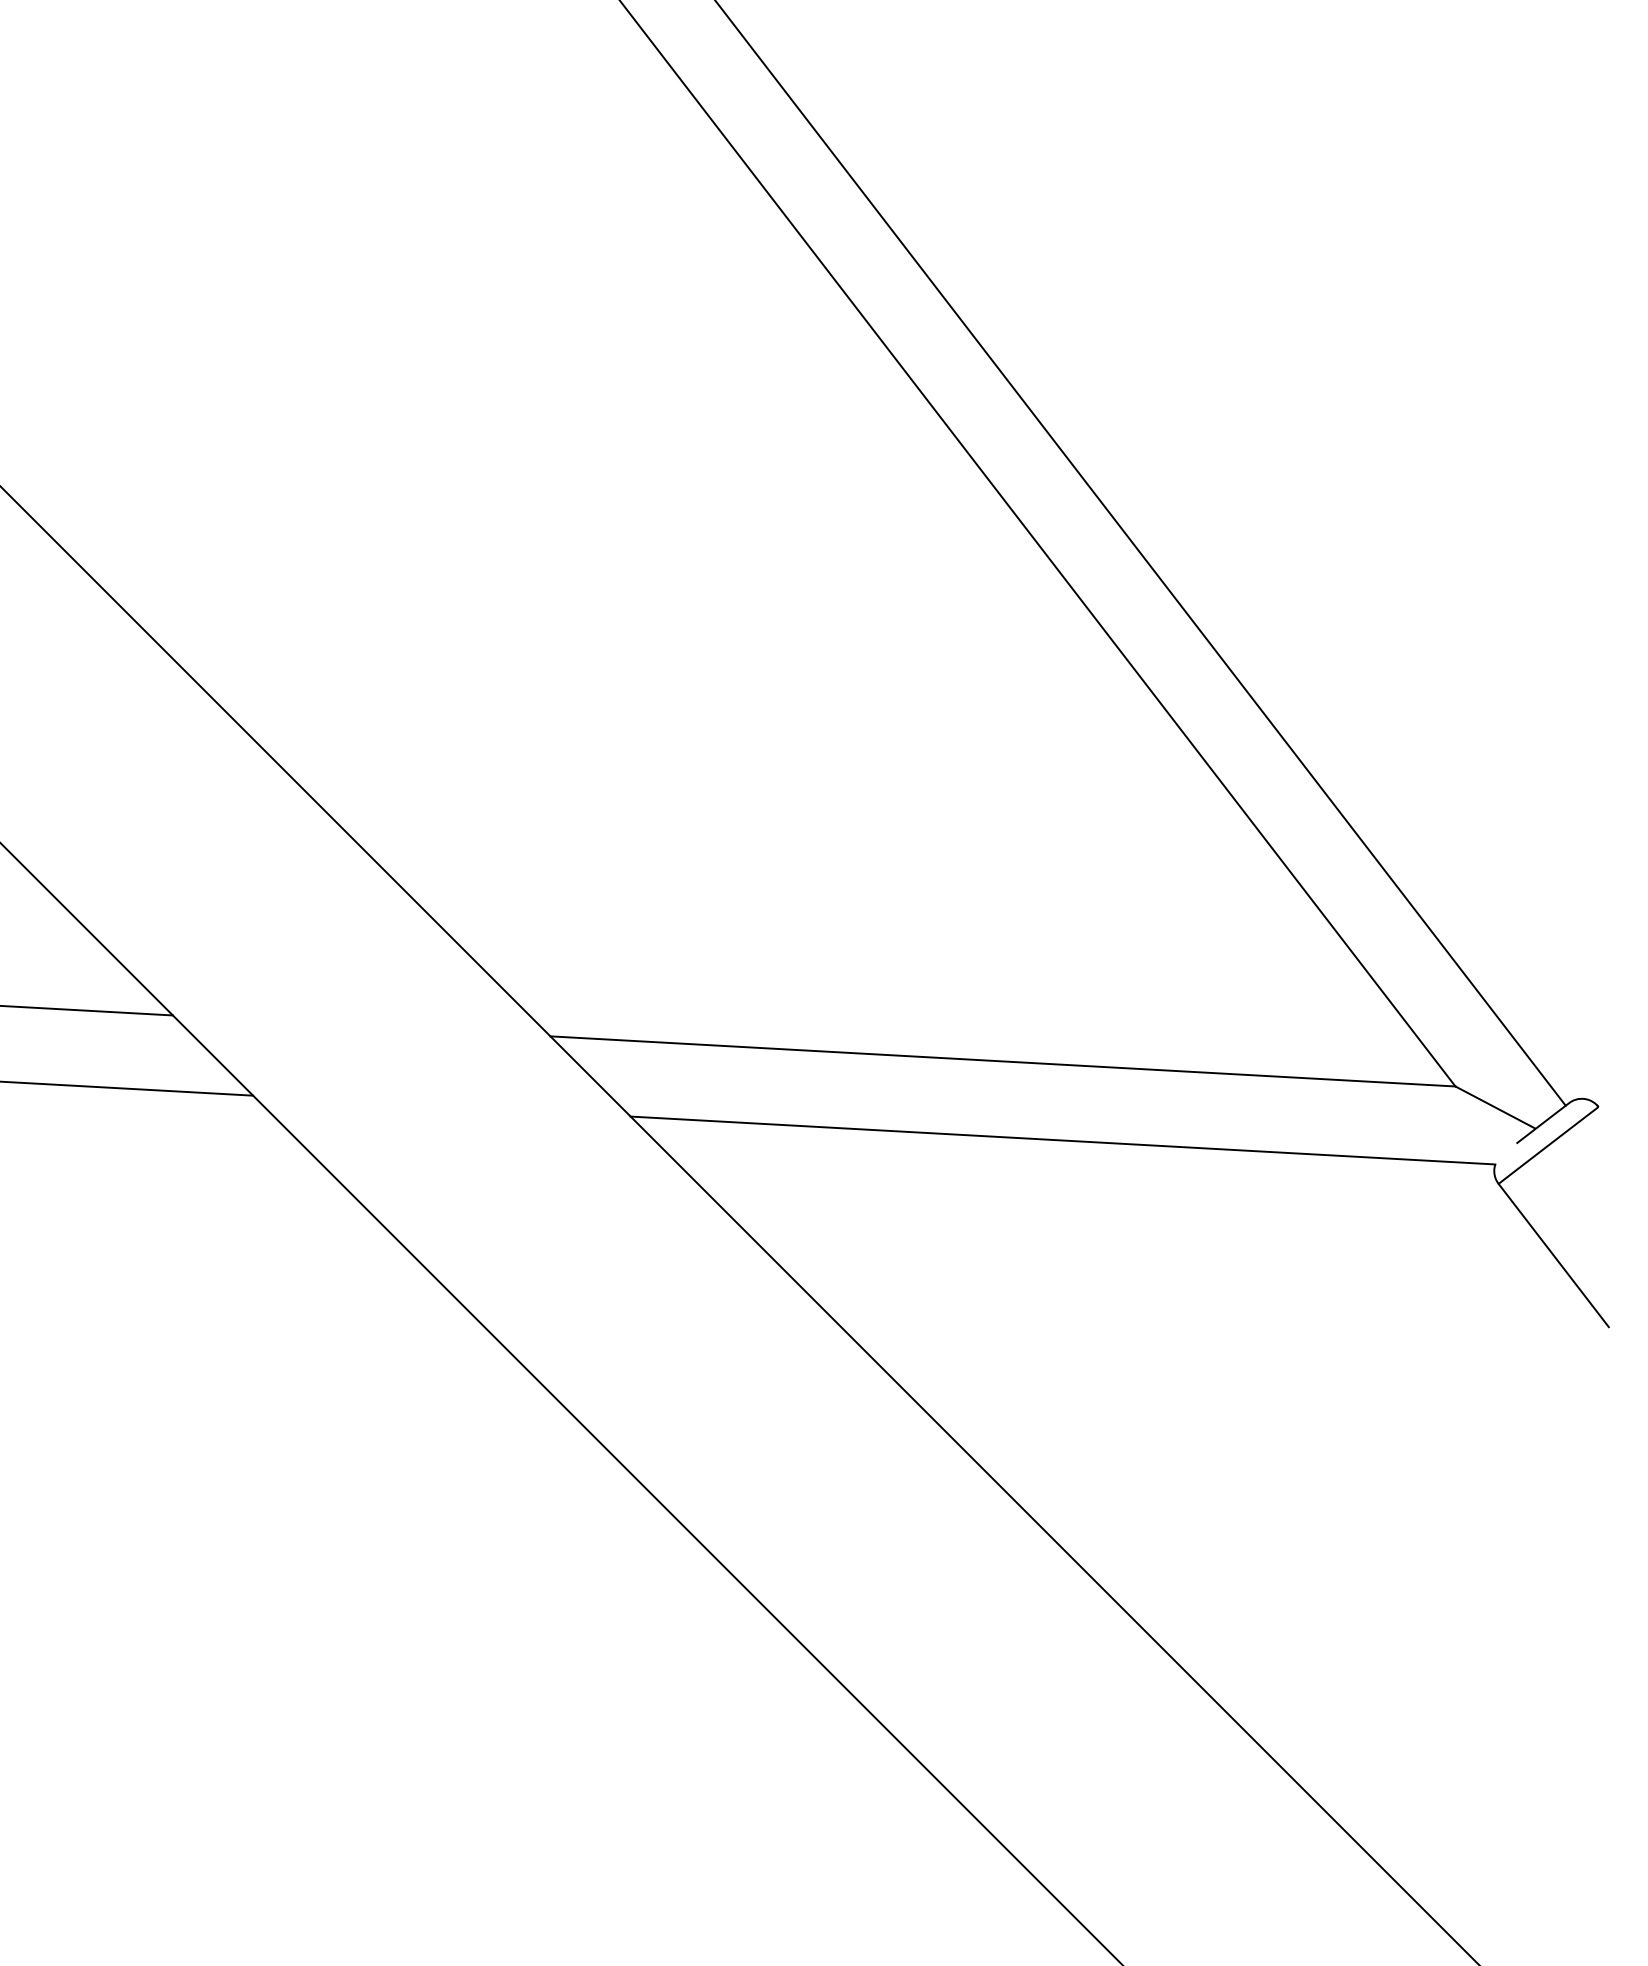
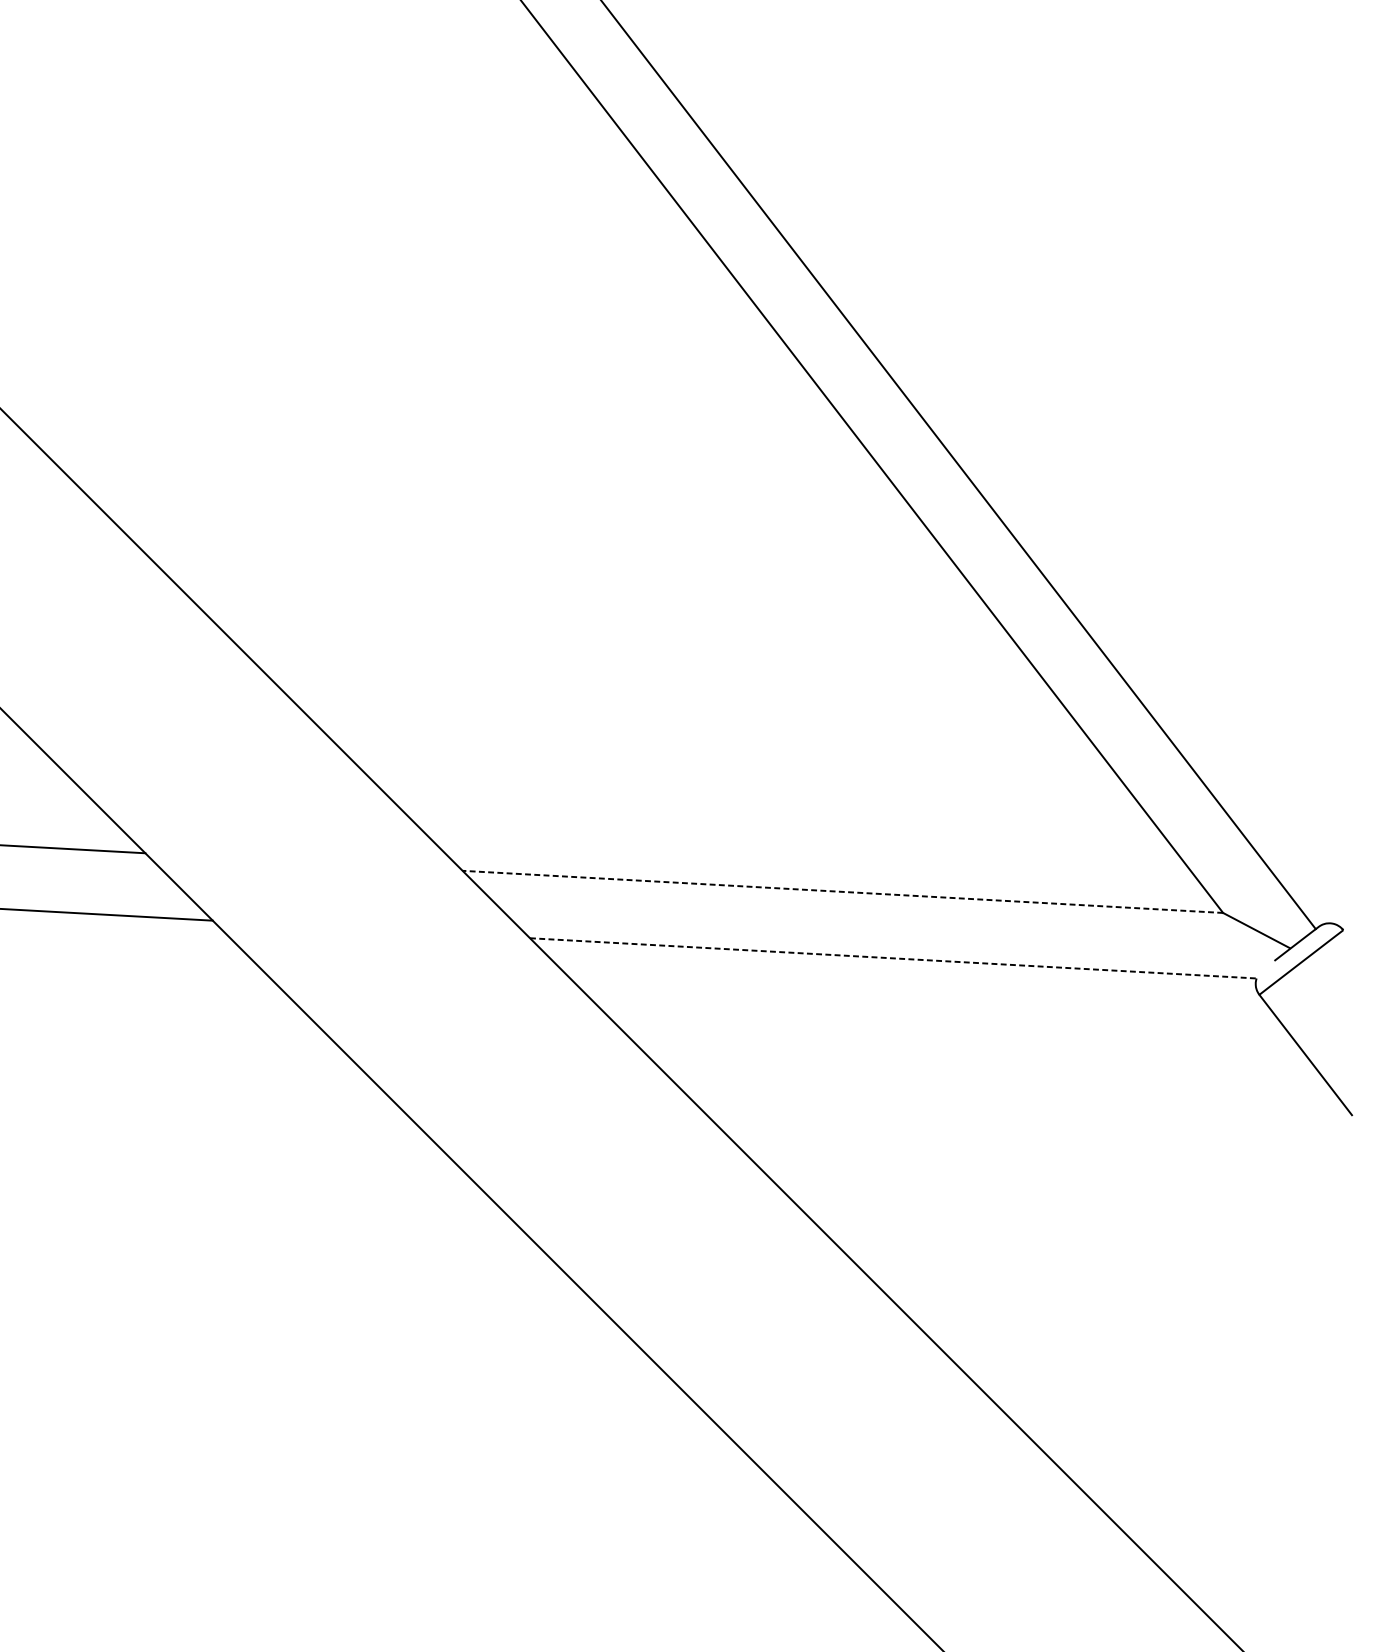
line: (1002, 1061) -> (842, 891), solid -> dashed
line: (1063, 1140) -> (893, 958), solid -> dashed

